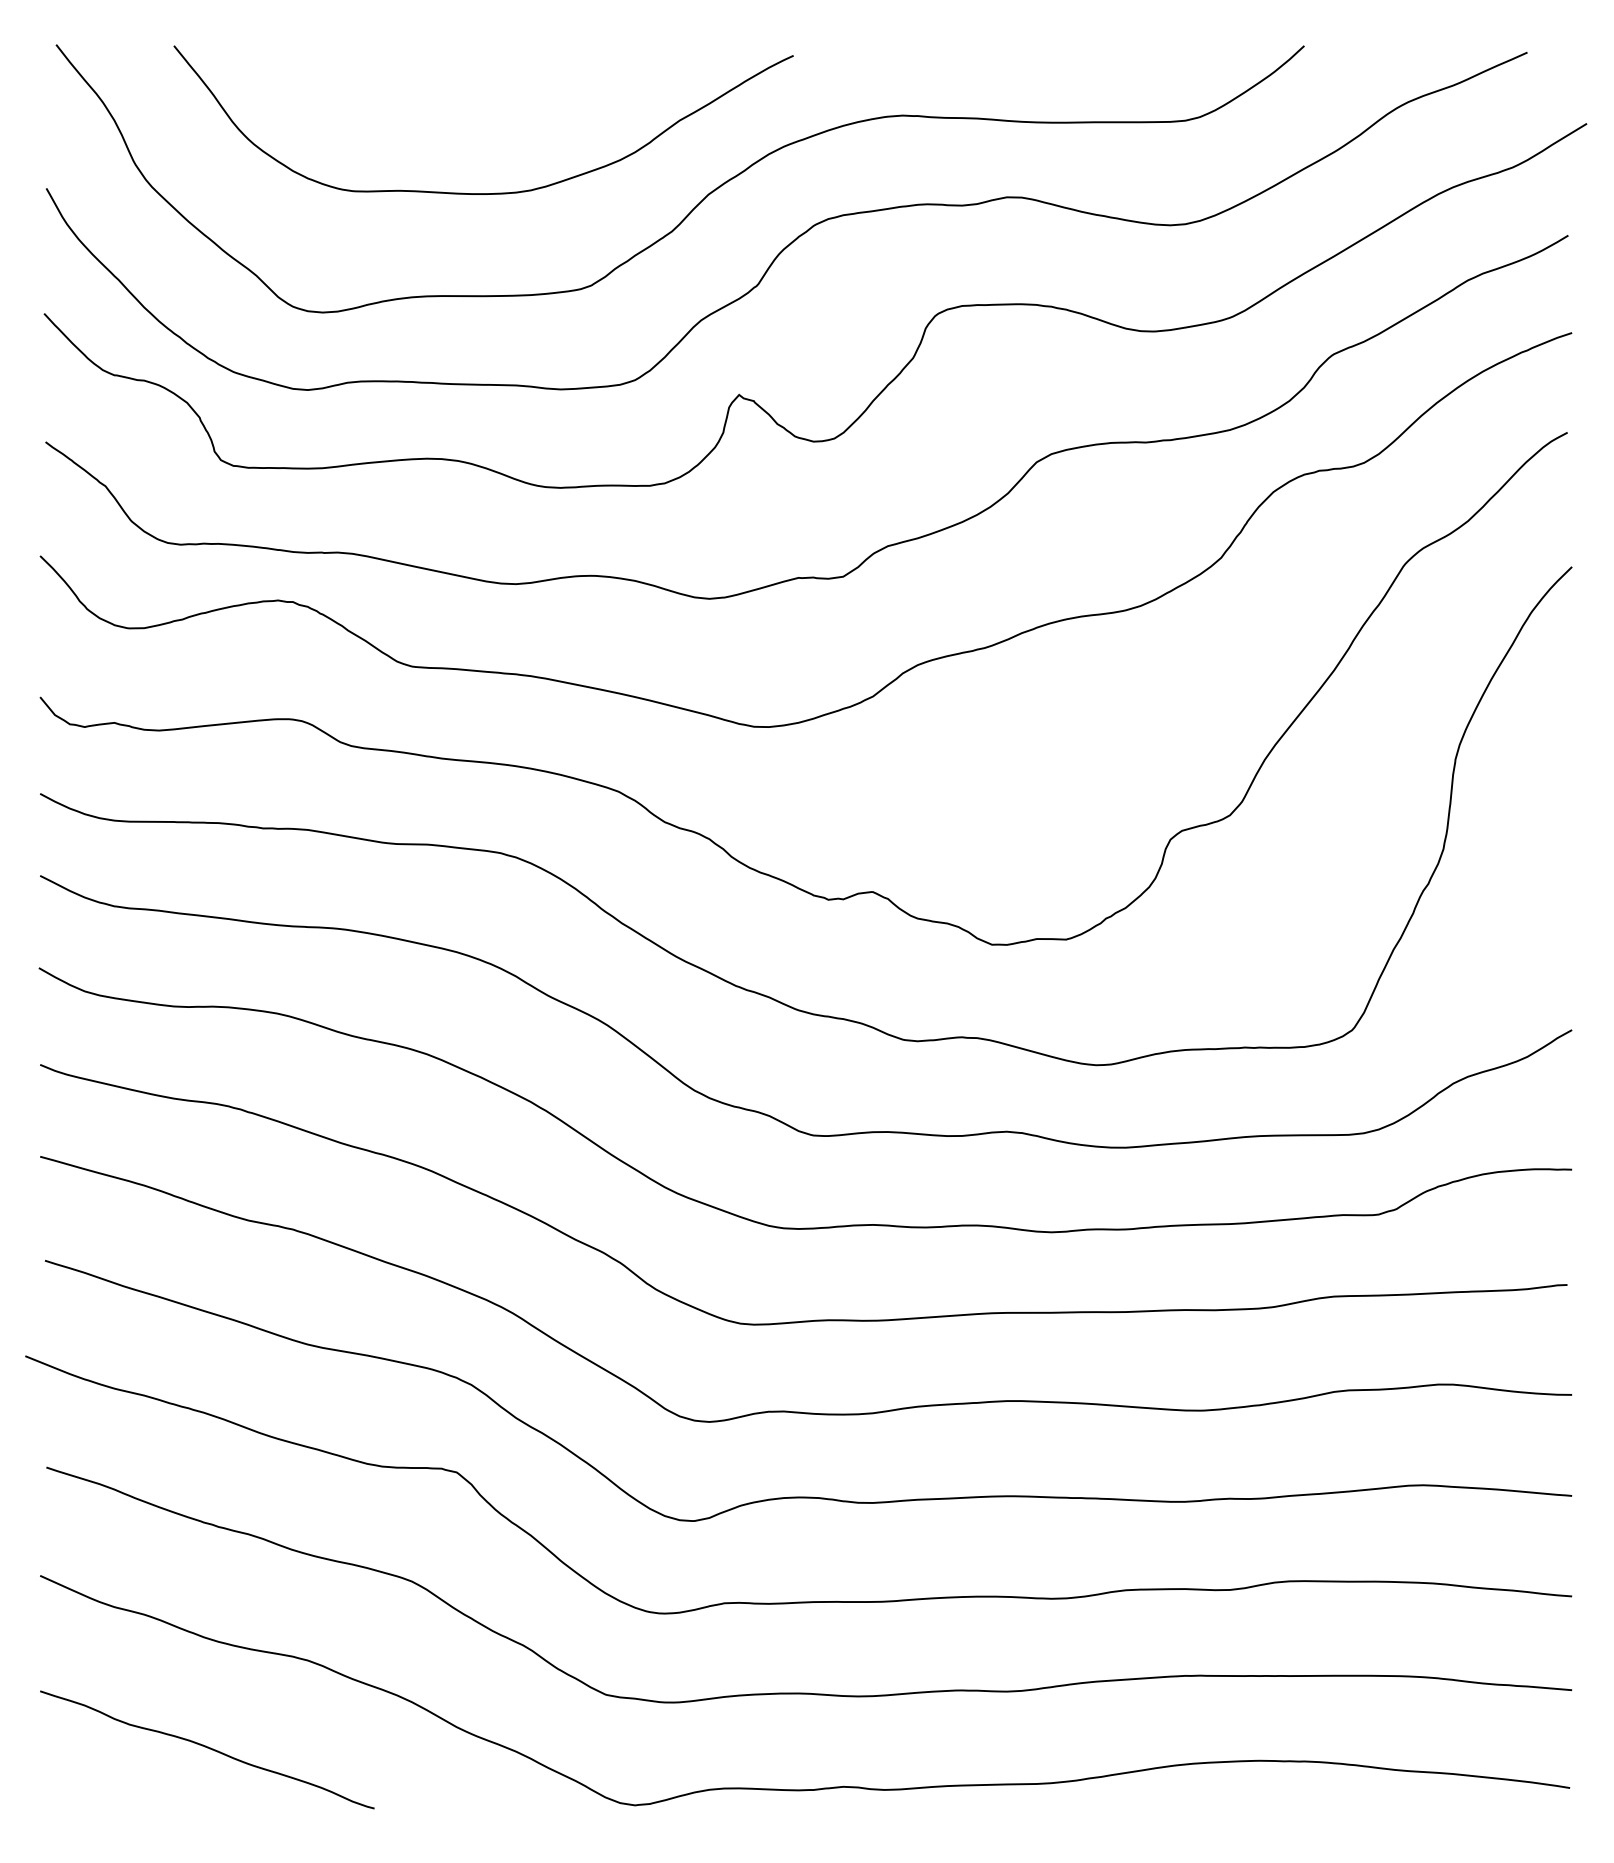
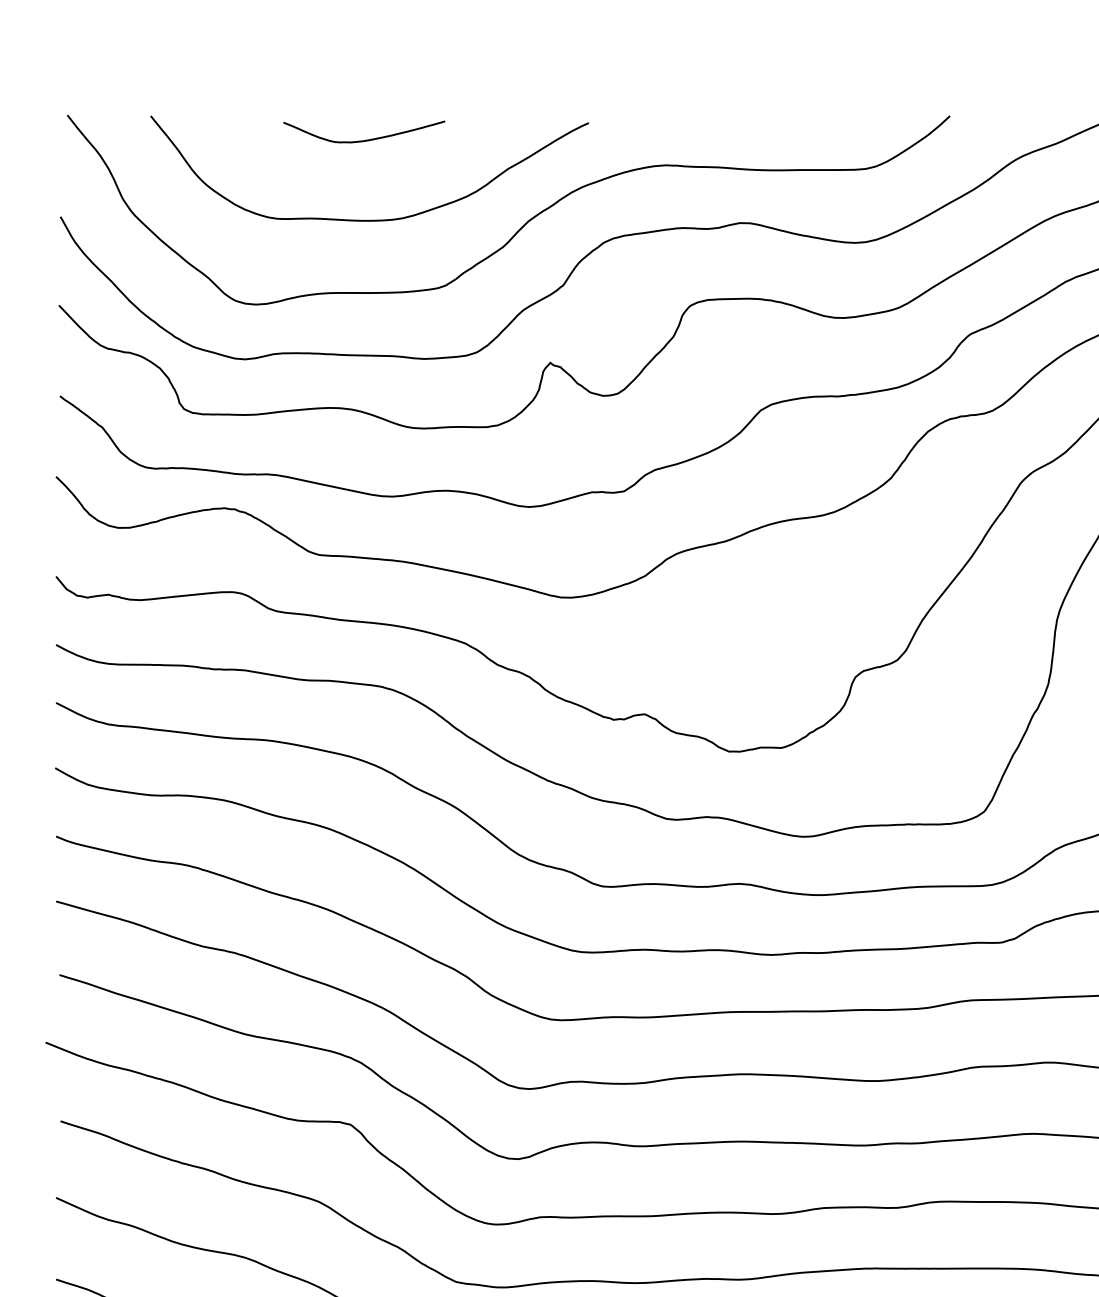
curve: (479, 79) -> (366, 139), added

